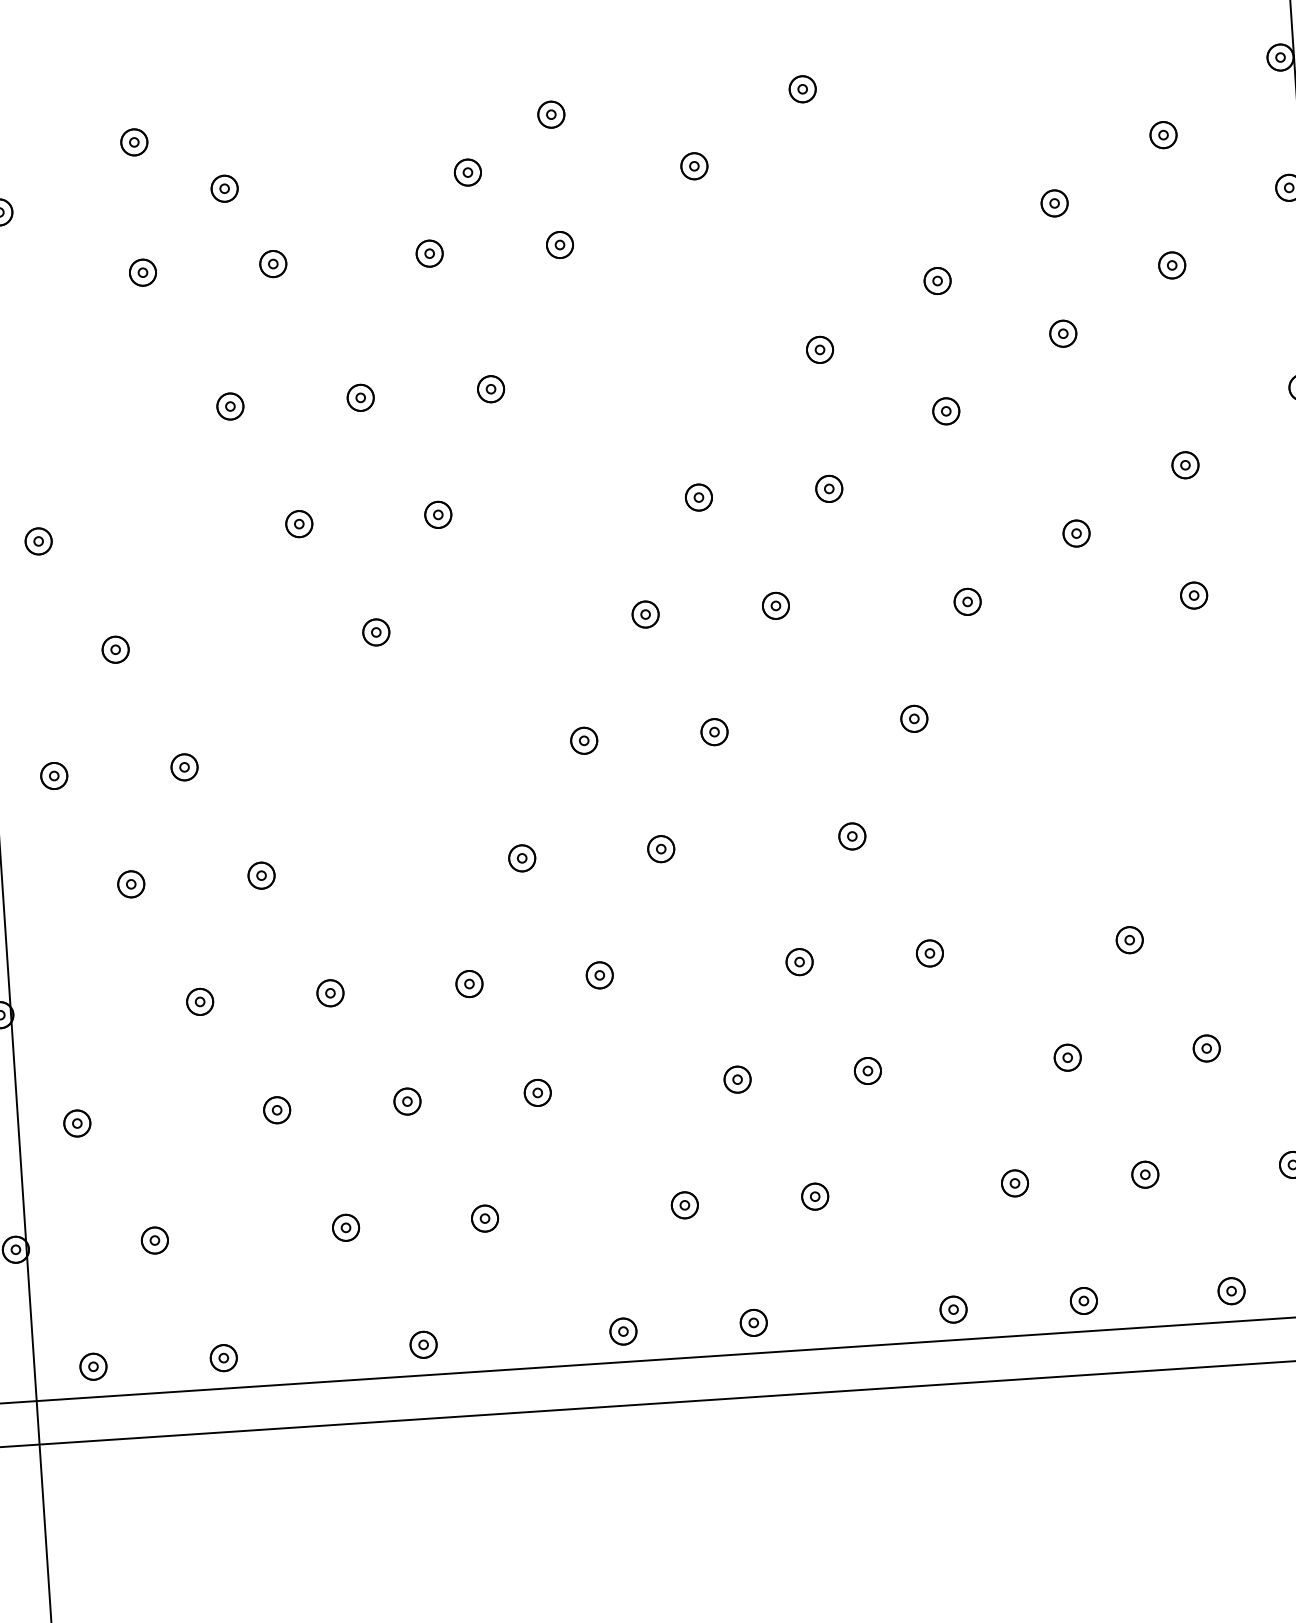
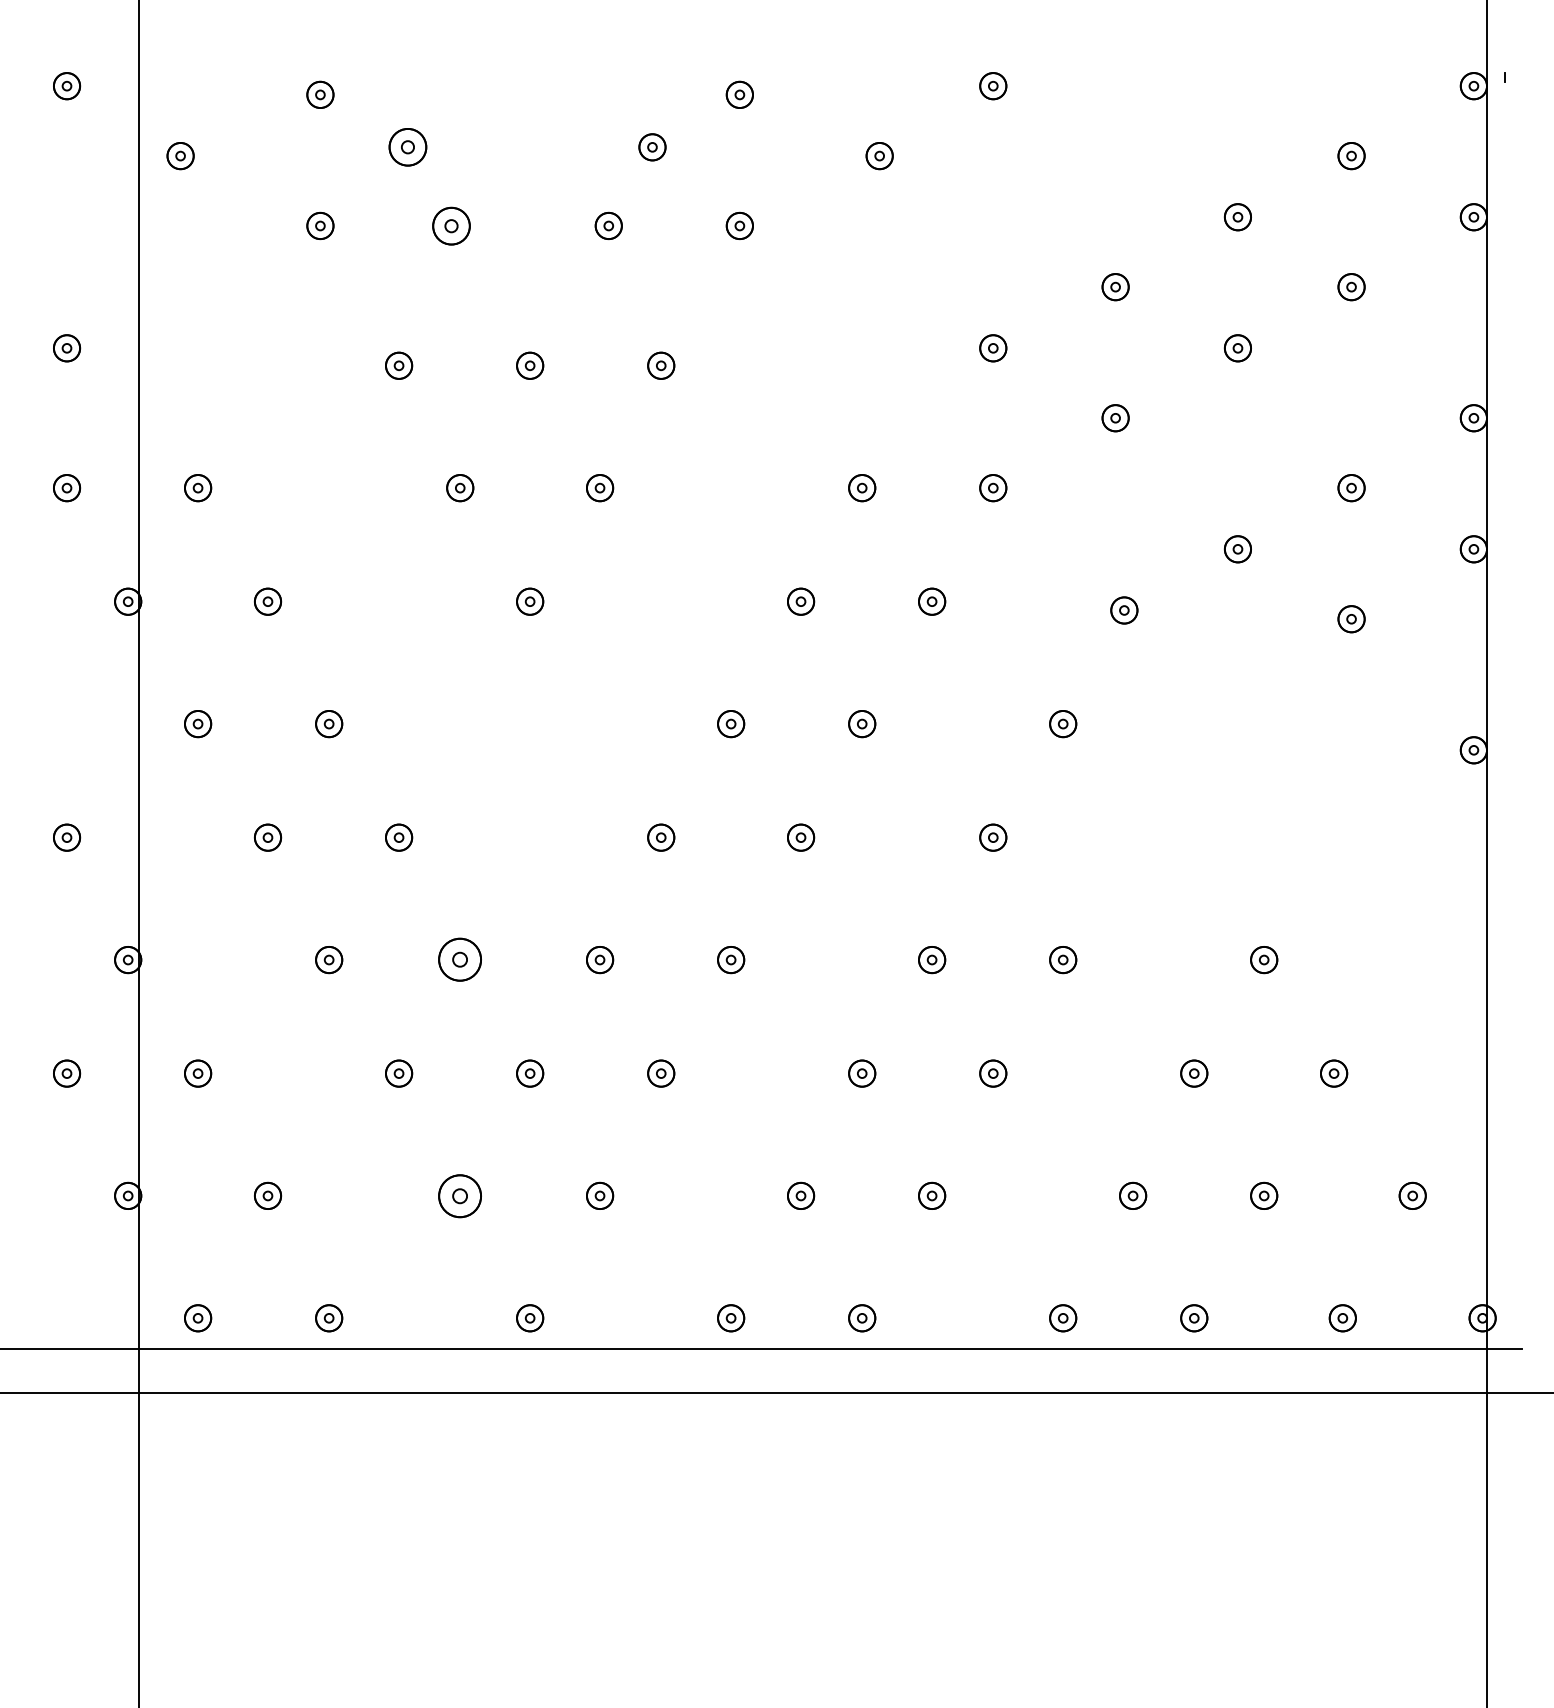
part: (224, 188) -> (407, 147), size x1.4
part: (273, 263) -> (451, 225), size x1.4
part: (330, 993) -> (460, 960), size x1.6
part: (346, 1227) -> (460, 1195), size x1.6

